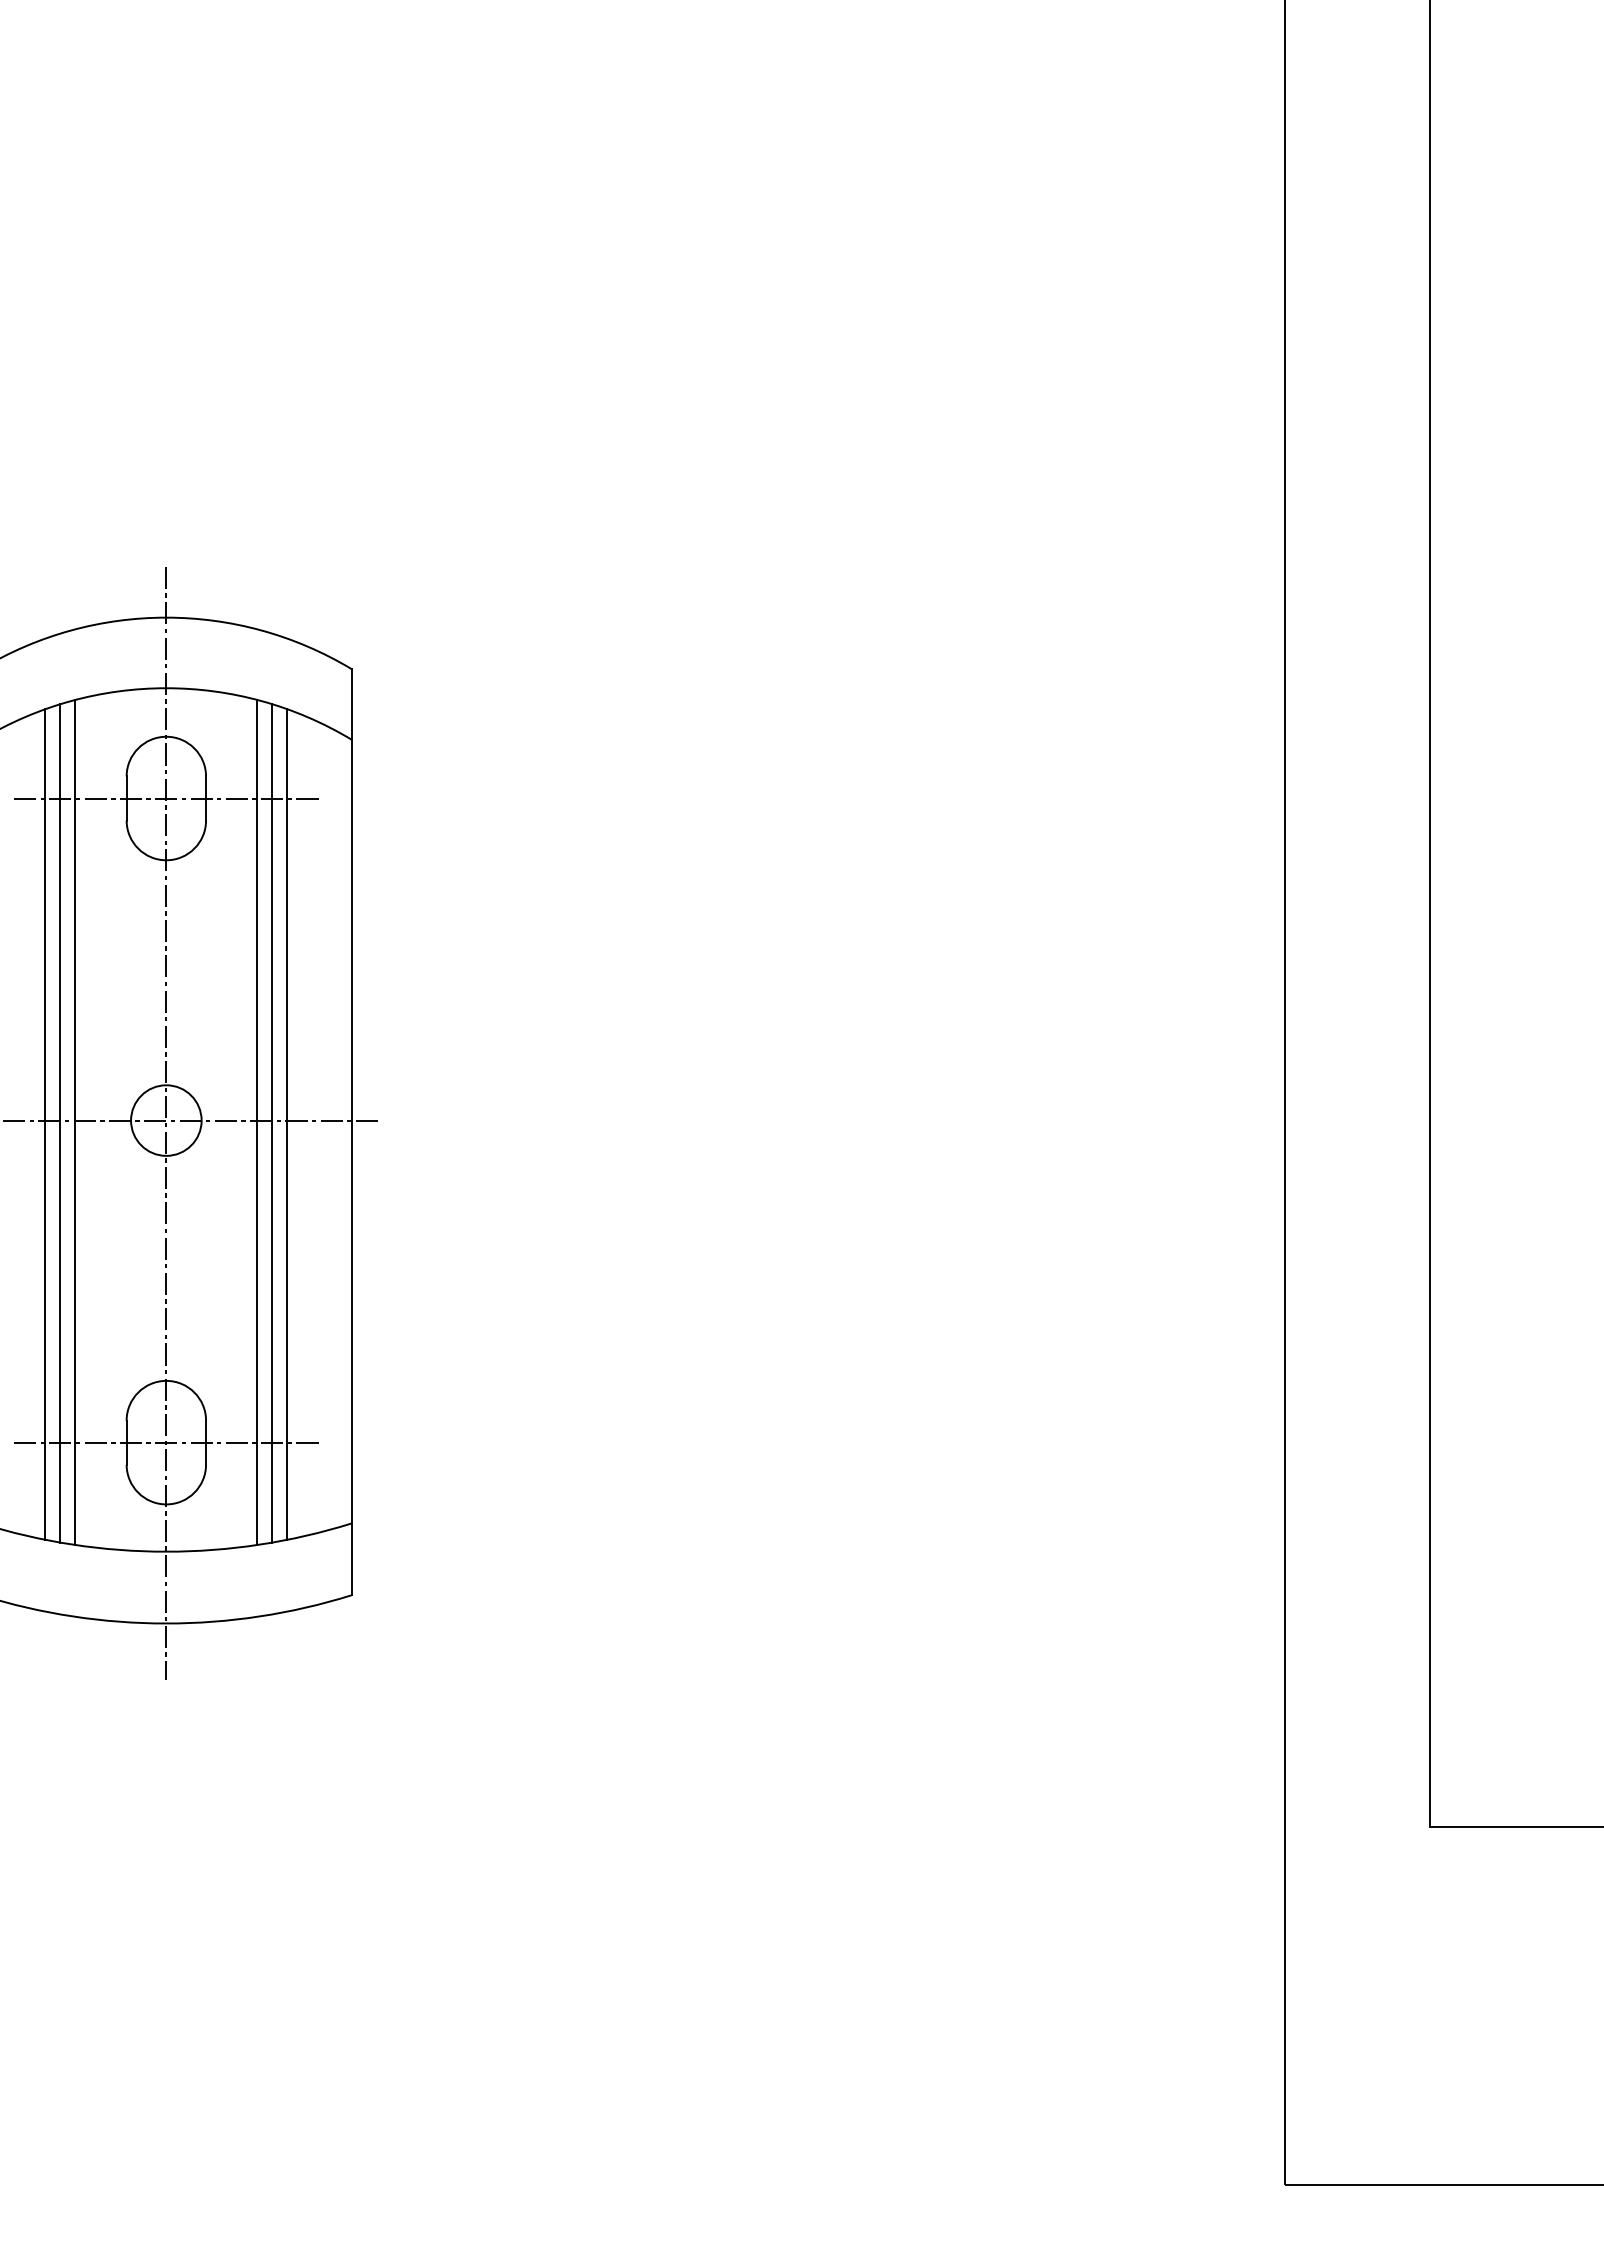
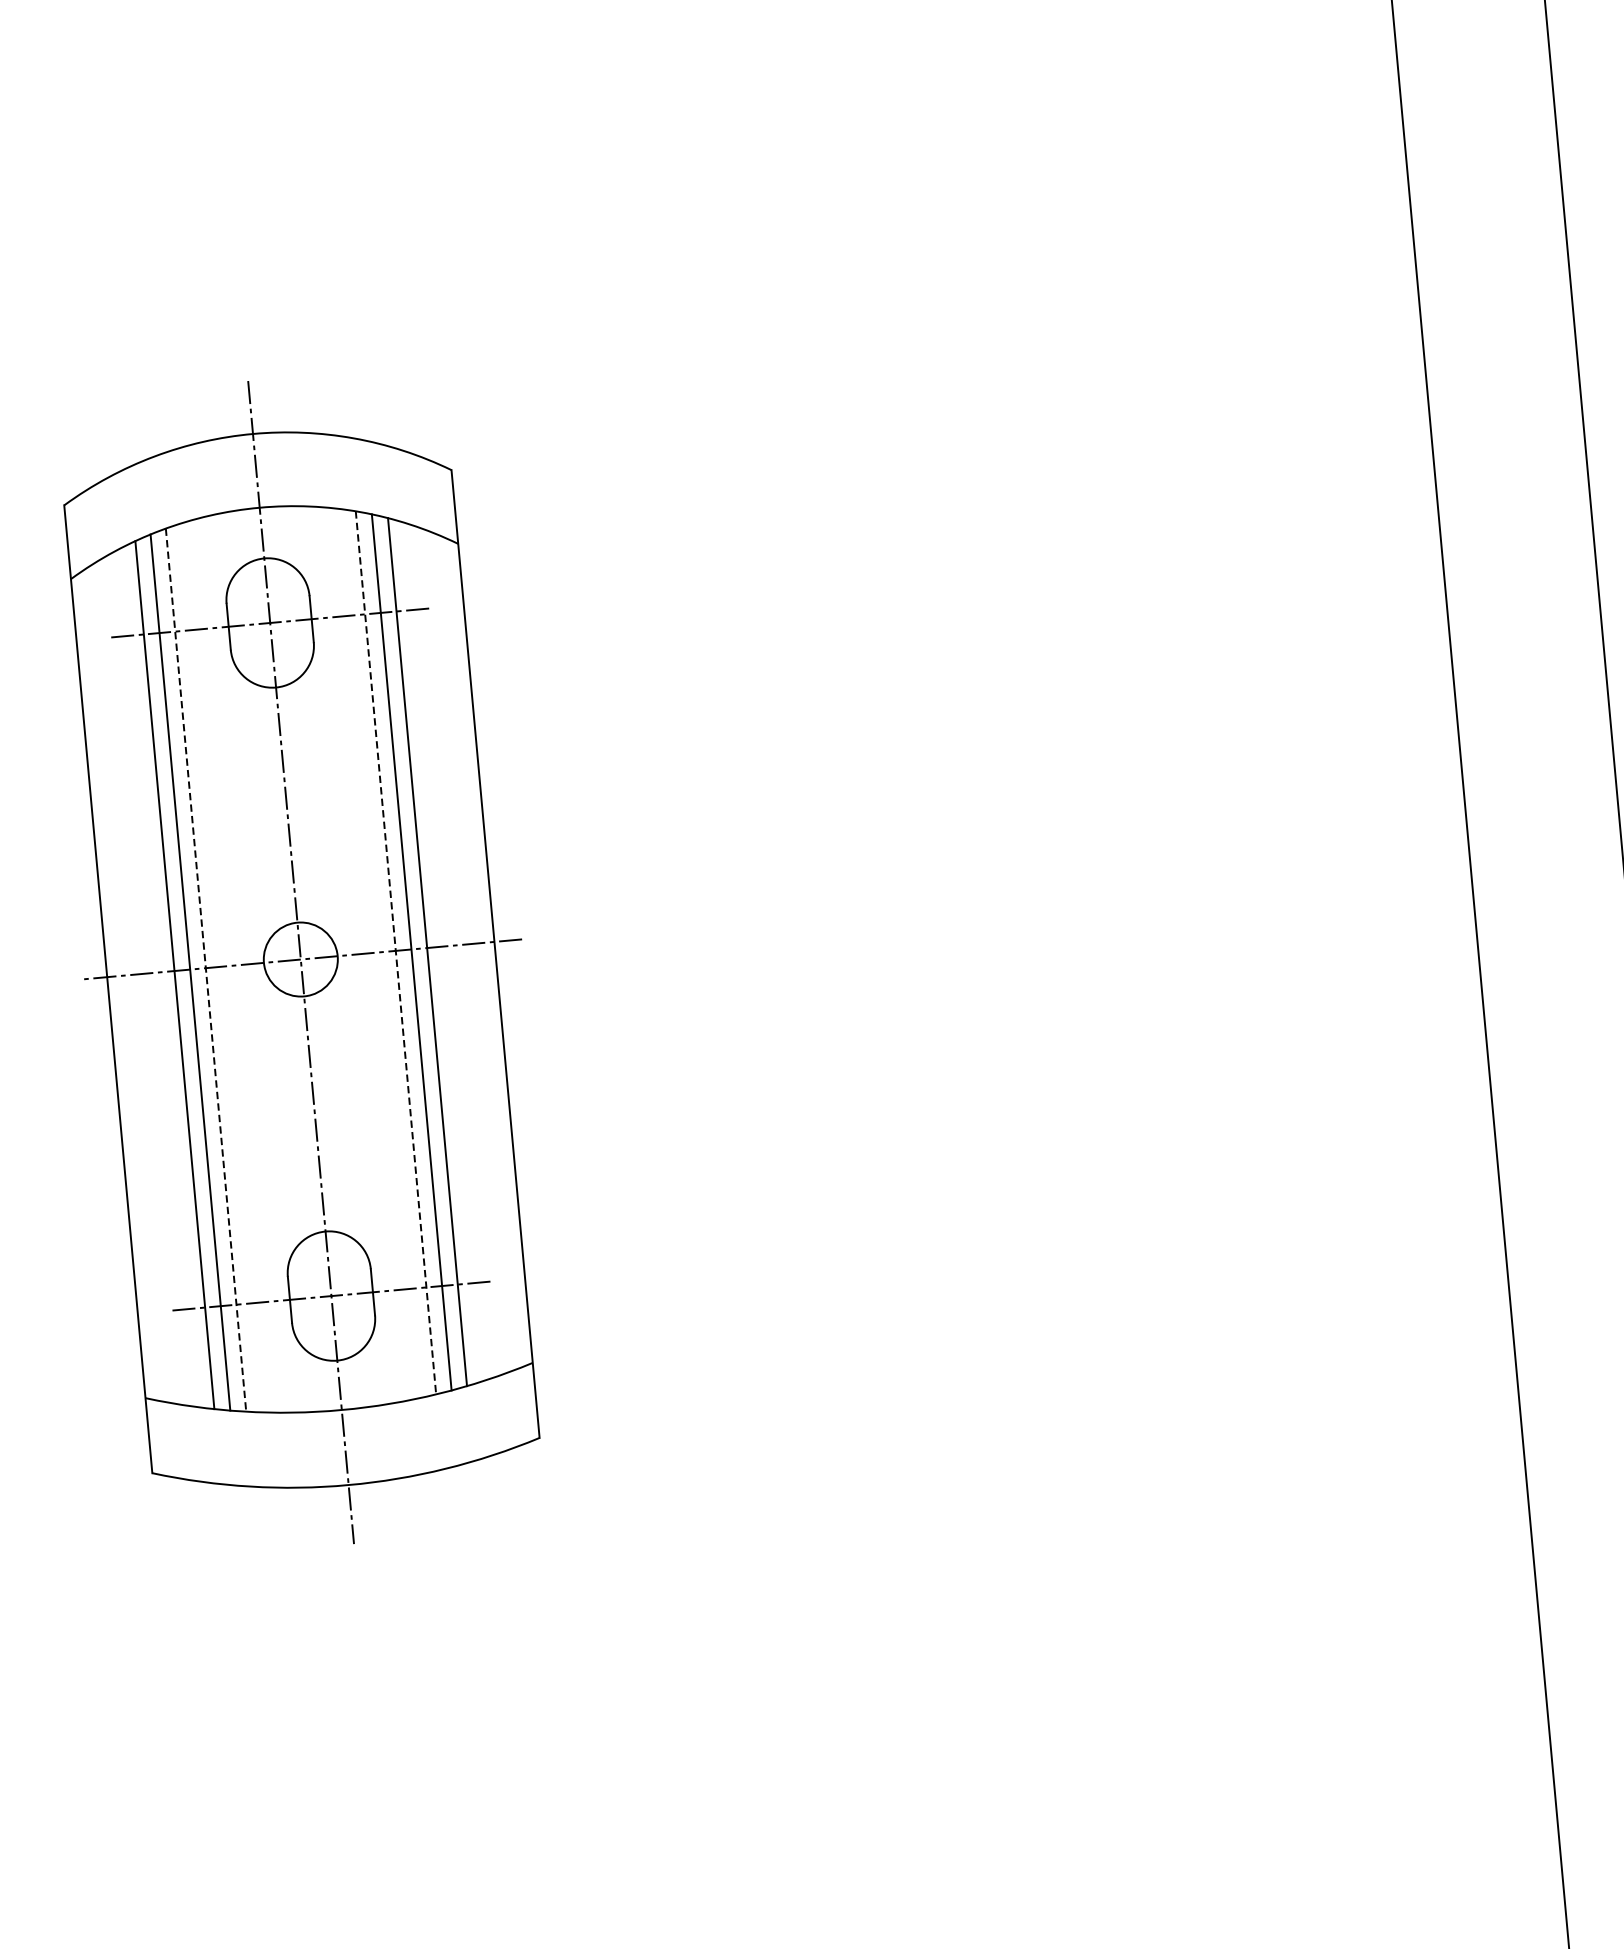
line: (75, 1122) -> (206, 970), solid -> dashed
line: (257, 1122) -> (396, 952), solid -> dashed

